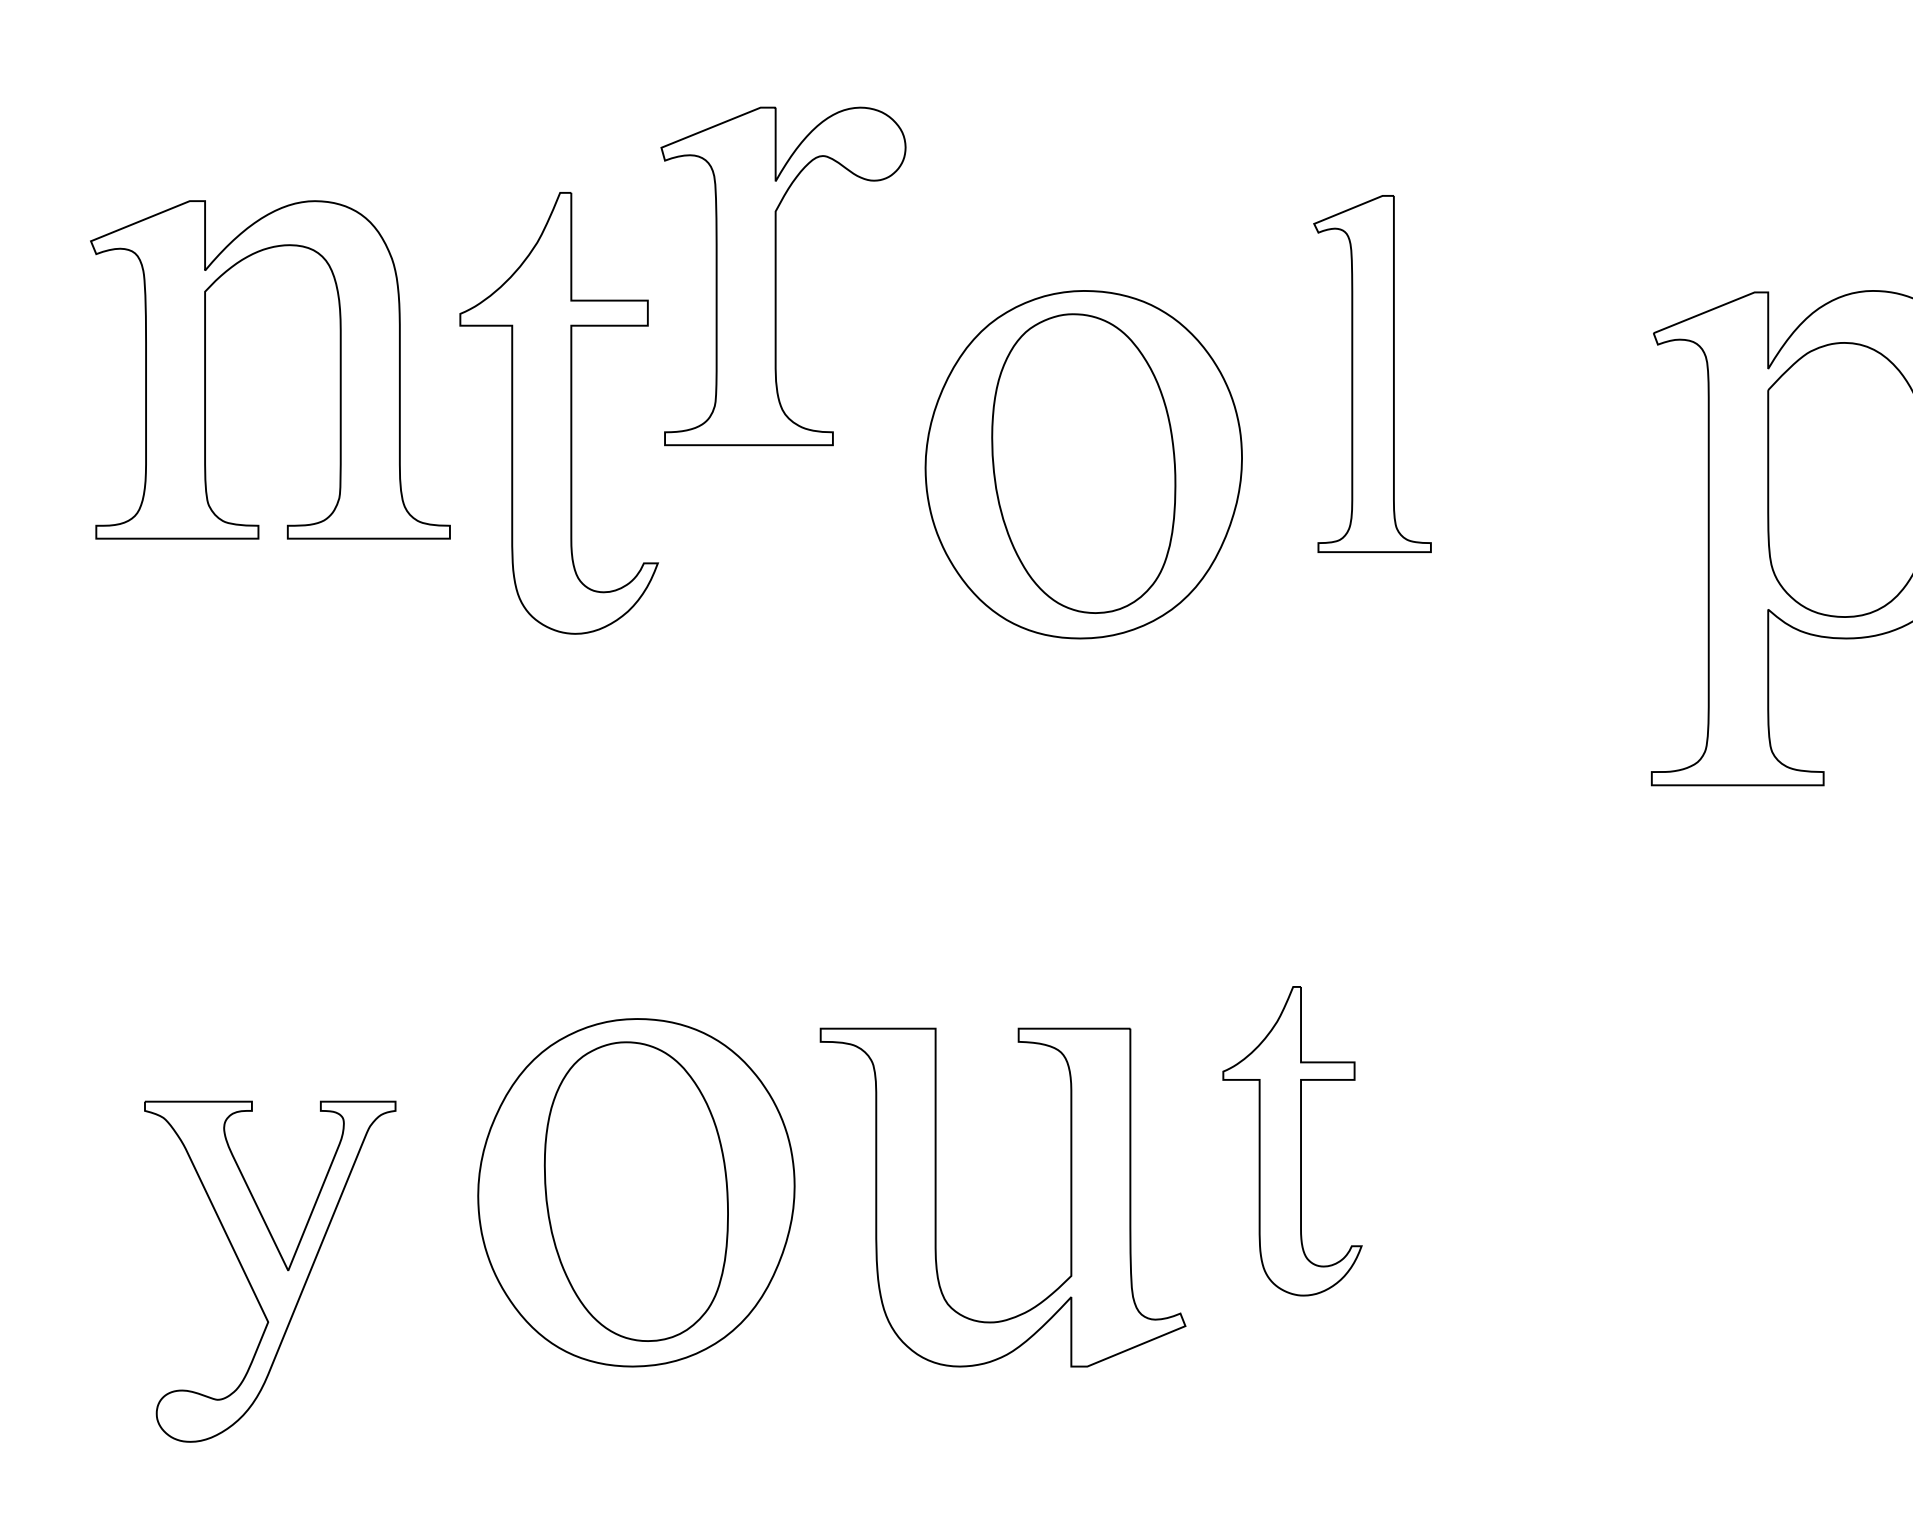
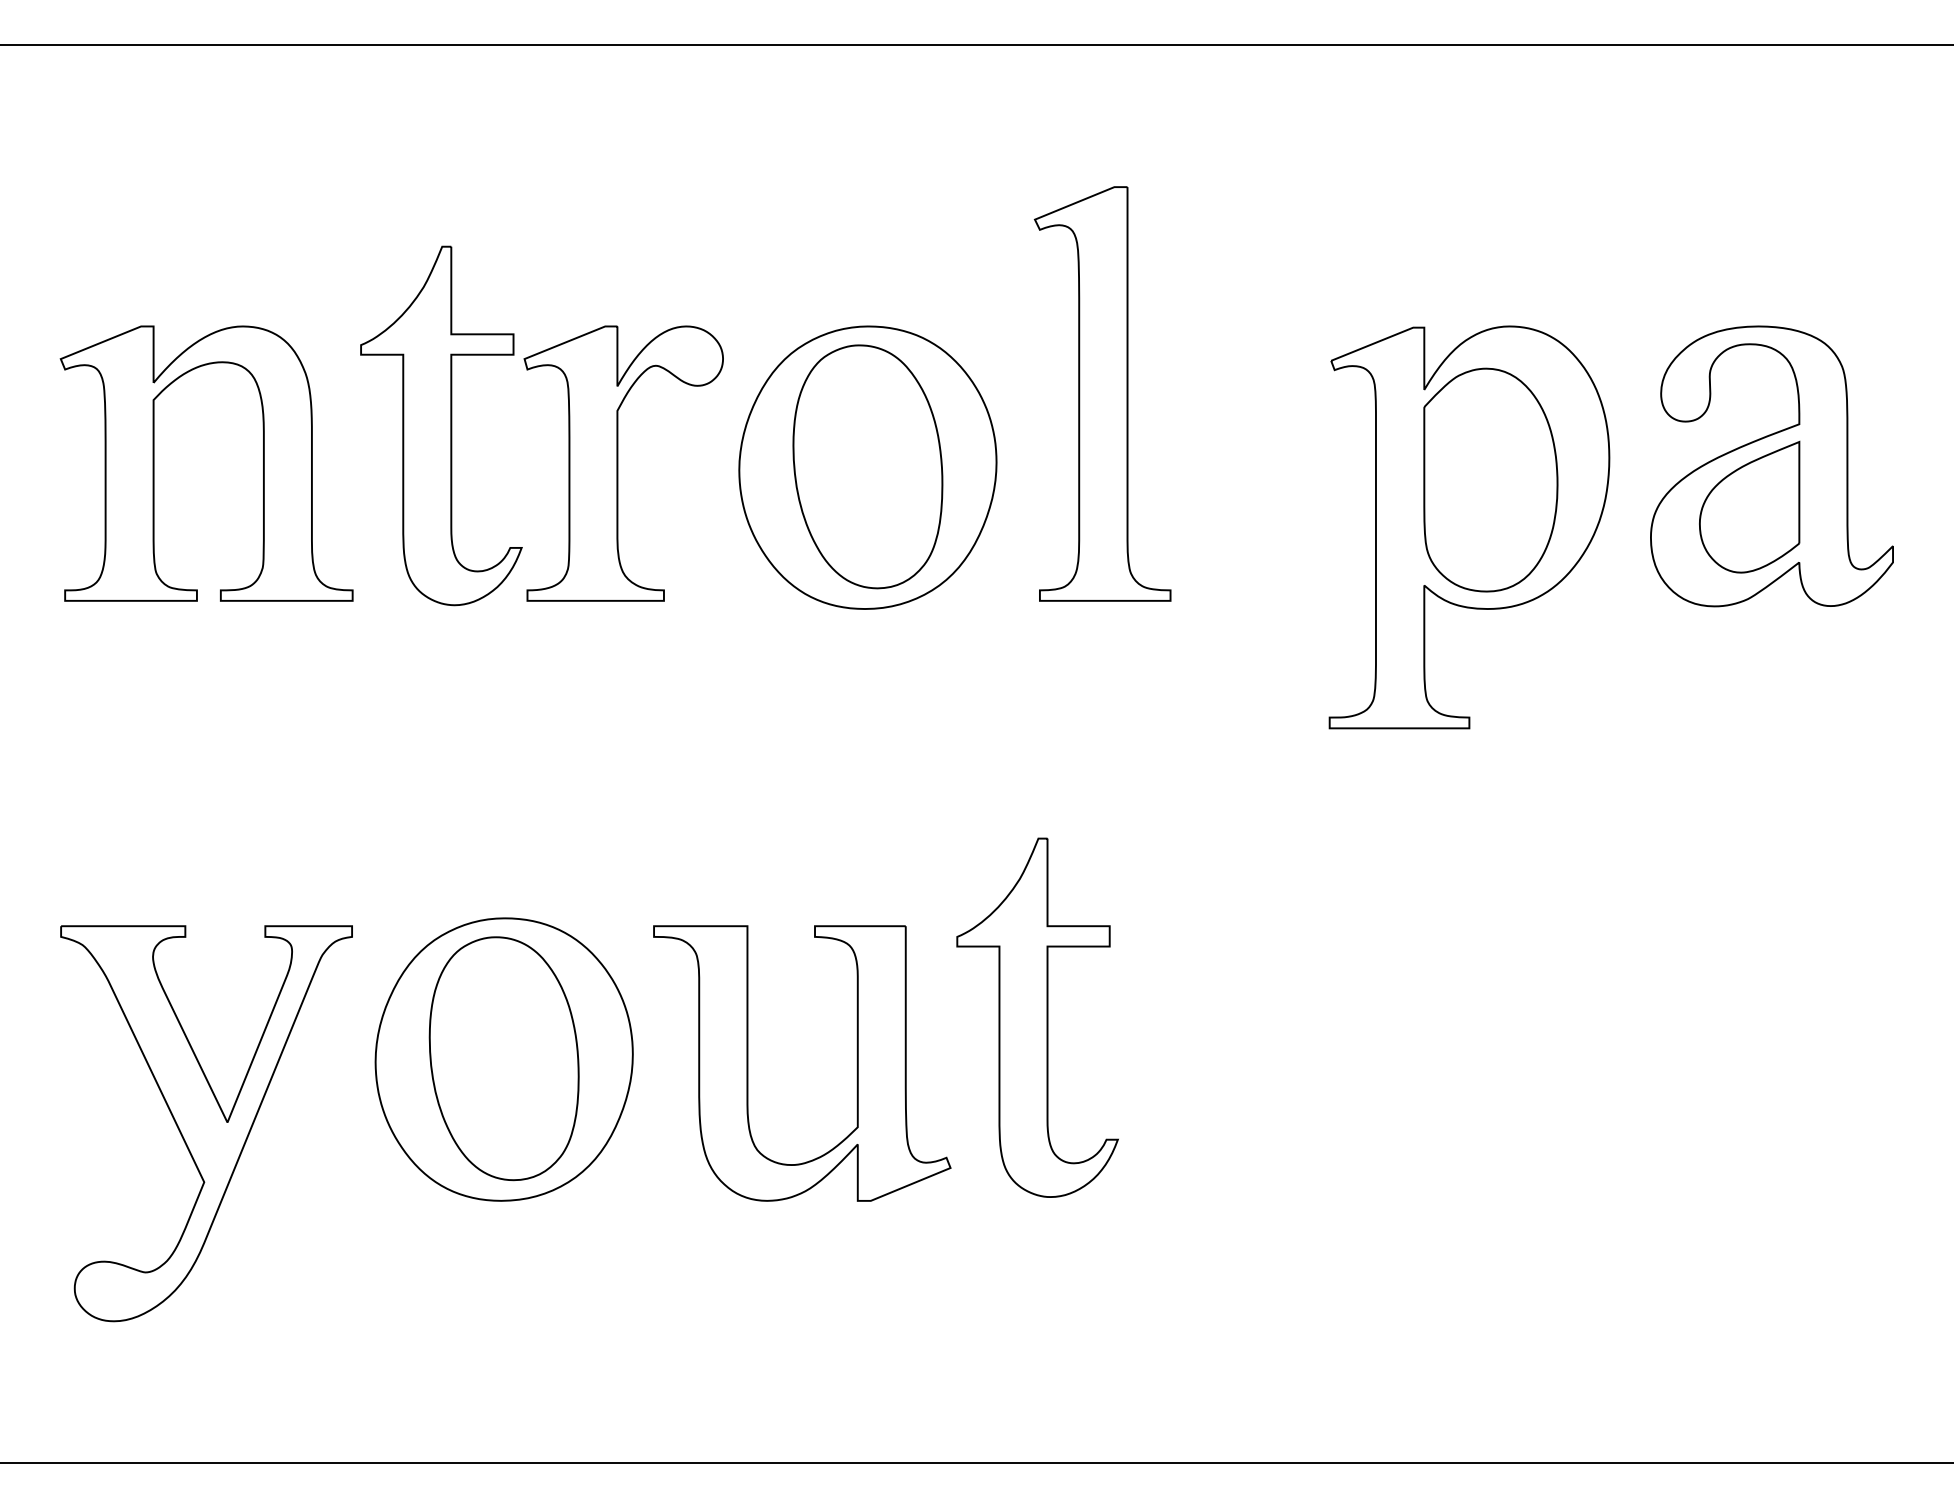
part: (783, 276) -> (623, 463), moved
part: (206, 369) -> (154, 463), moved
part: (1372, 373) -> (1102, 393), size x1.43
part: (1292, 1140) -> (1037, 1017), size x1.43
part: (270, 1271) -> (206, 1123), size x1.43

